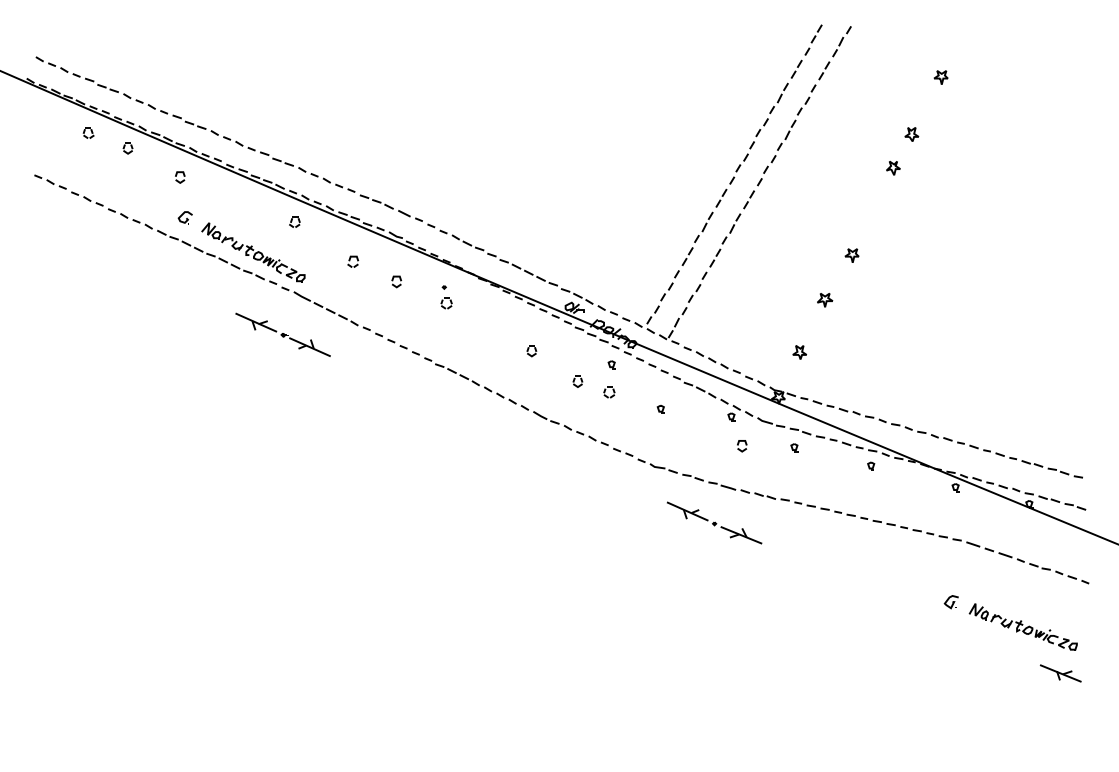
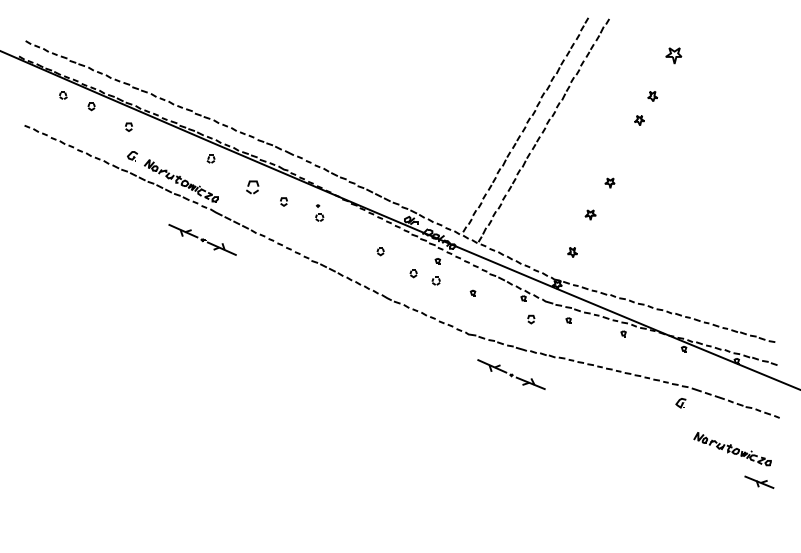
part: (940, 77) -> (673, 55), size x1.6
part: (352, 261) -> (252, 187), size x1.6
part: (950, 602) -> (680, 403), moved

